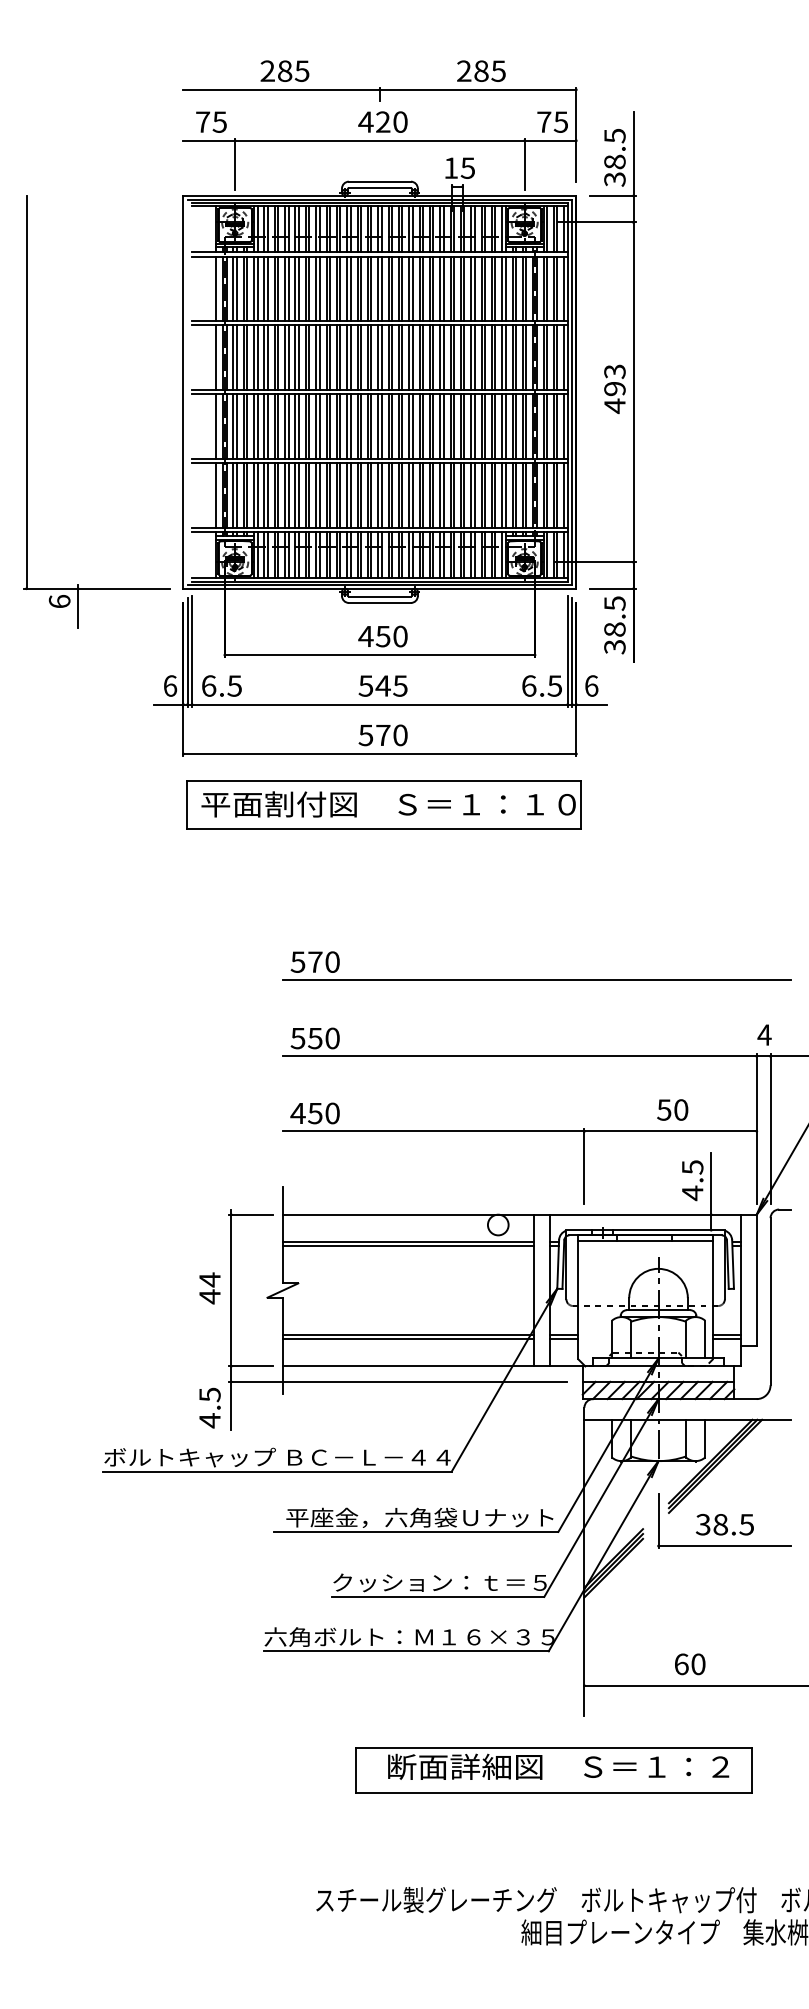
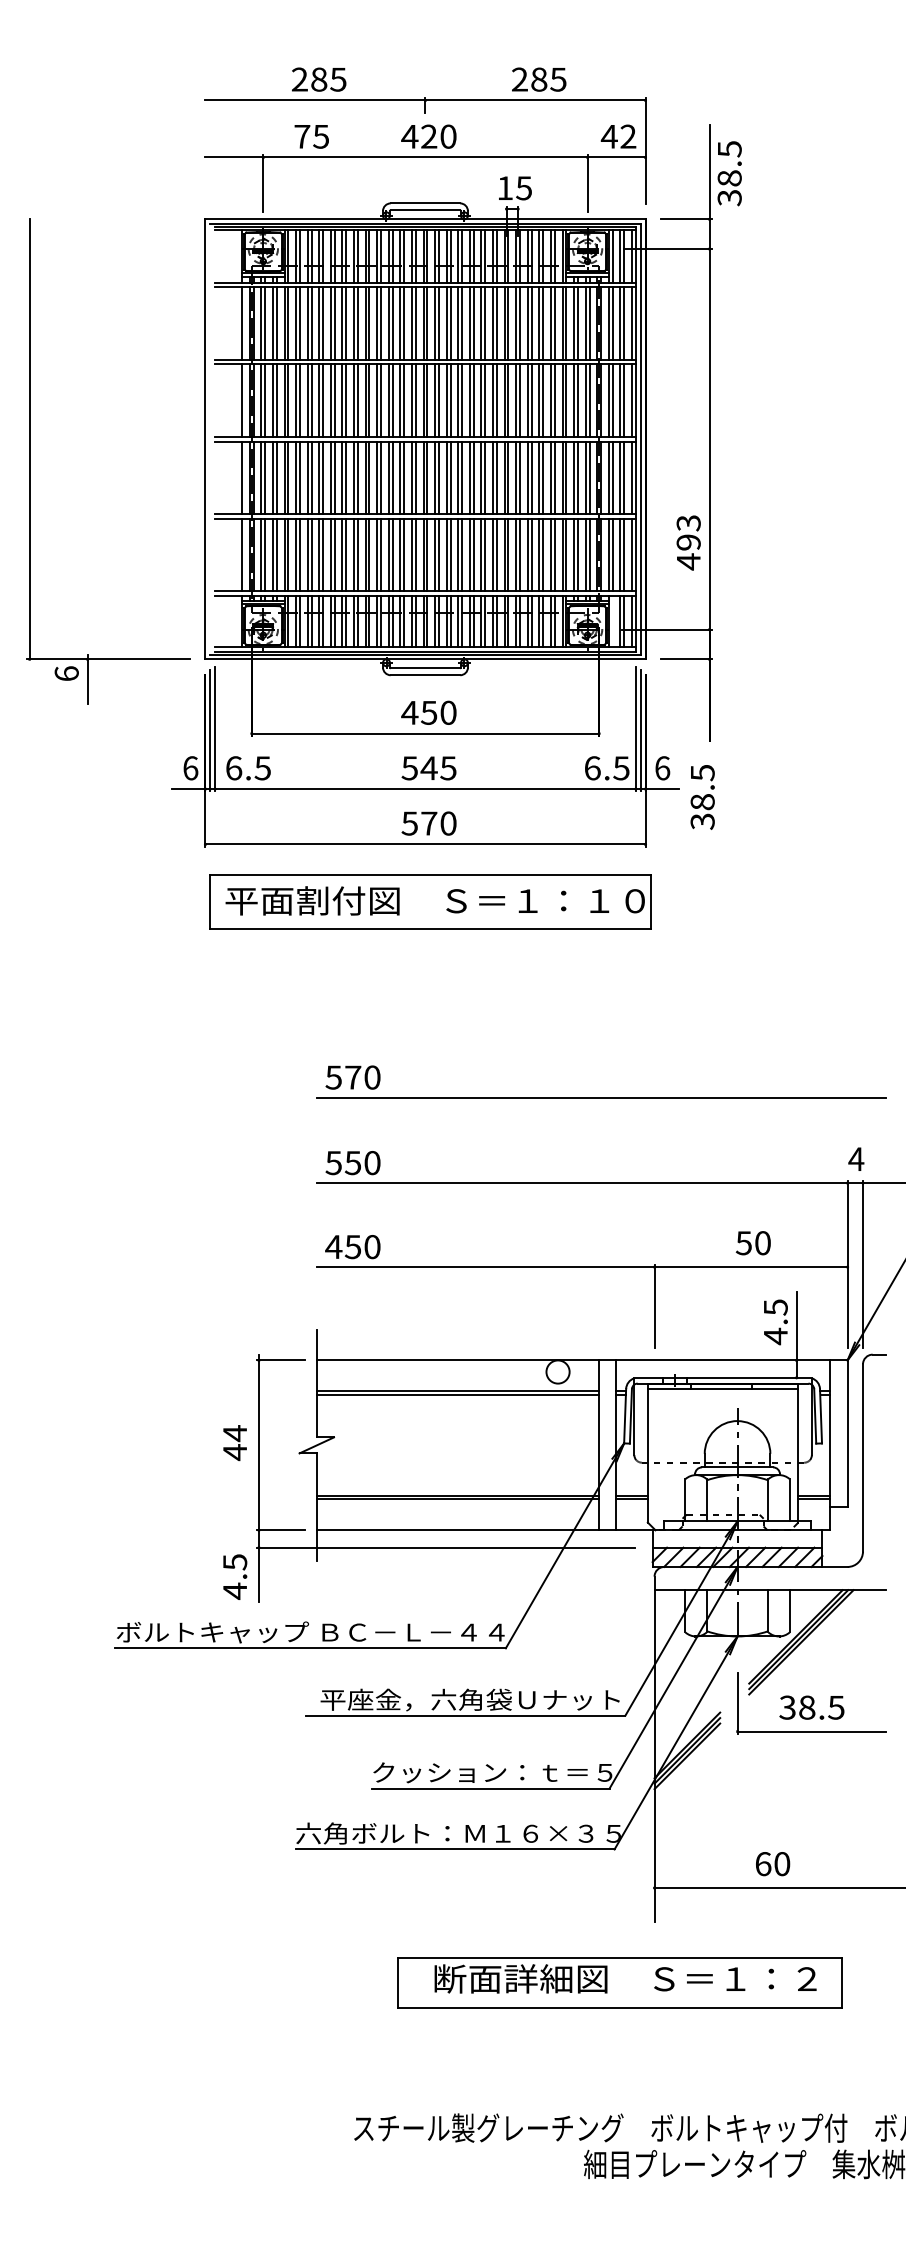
text: (211, 121) -> (311, 136), moved
text: (552, 121) -> (618, 136), 75 -> 42
text: (614, 157) -> (729, 173), moved
text: (614, 388) -> (688, 542), moved
line: (546, 554) -> (612, 621), removed
text: (614, 625) -> (702, 797), moved

